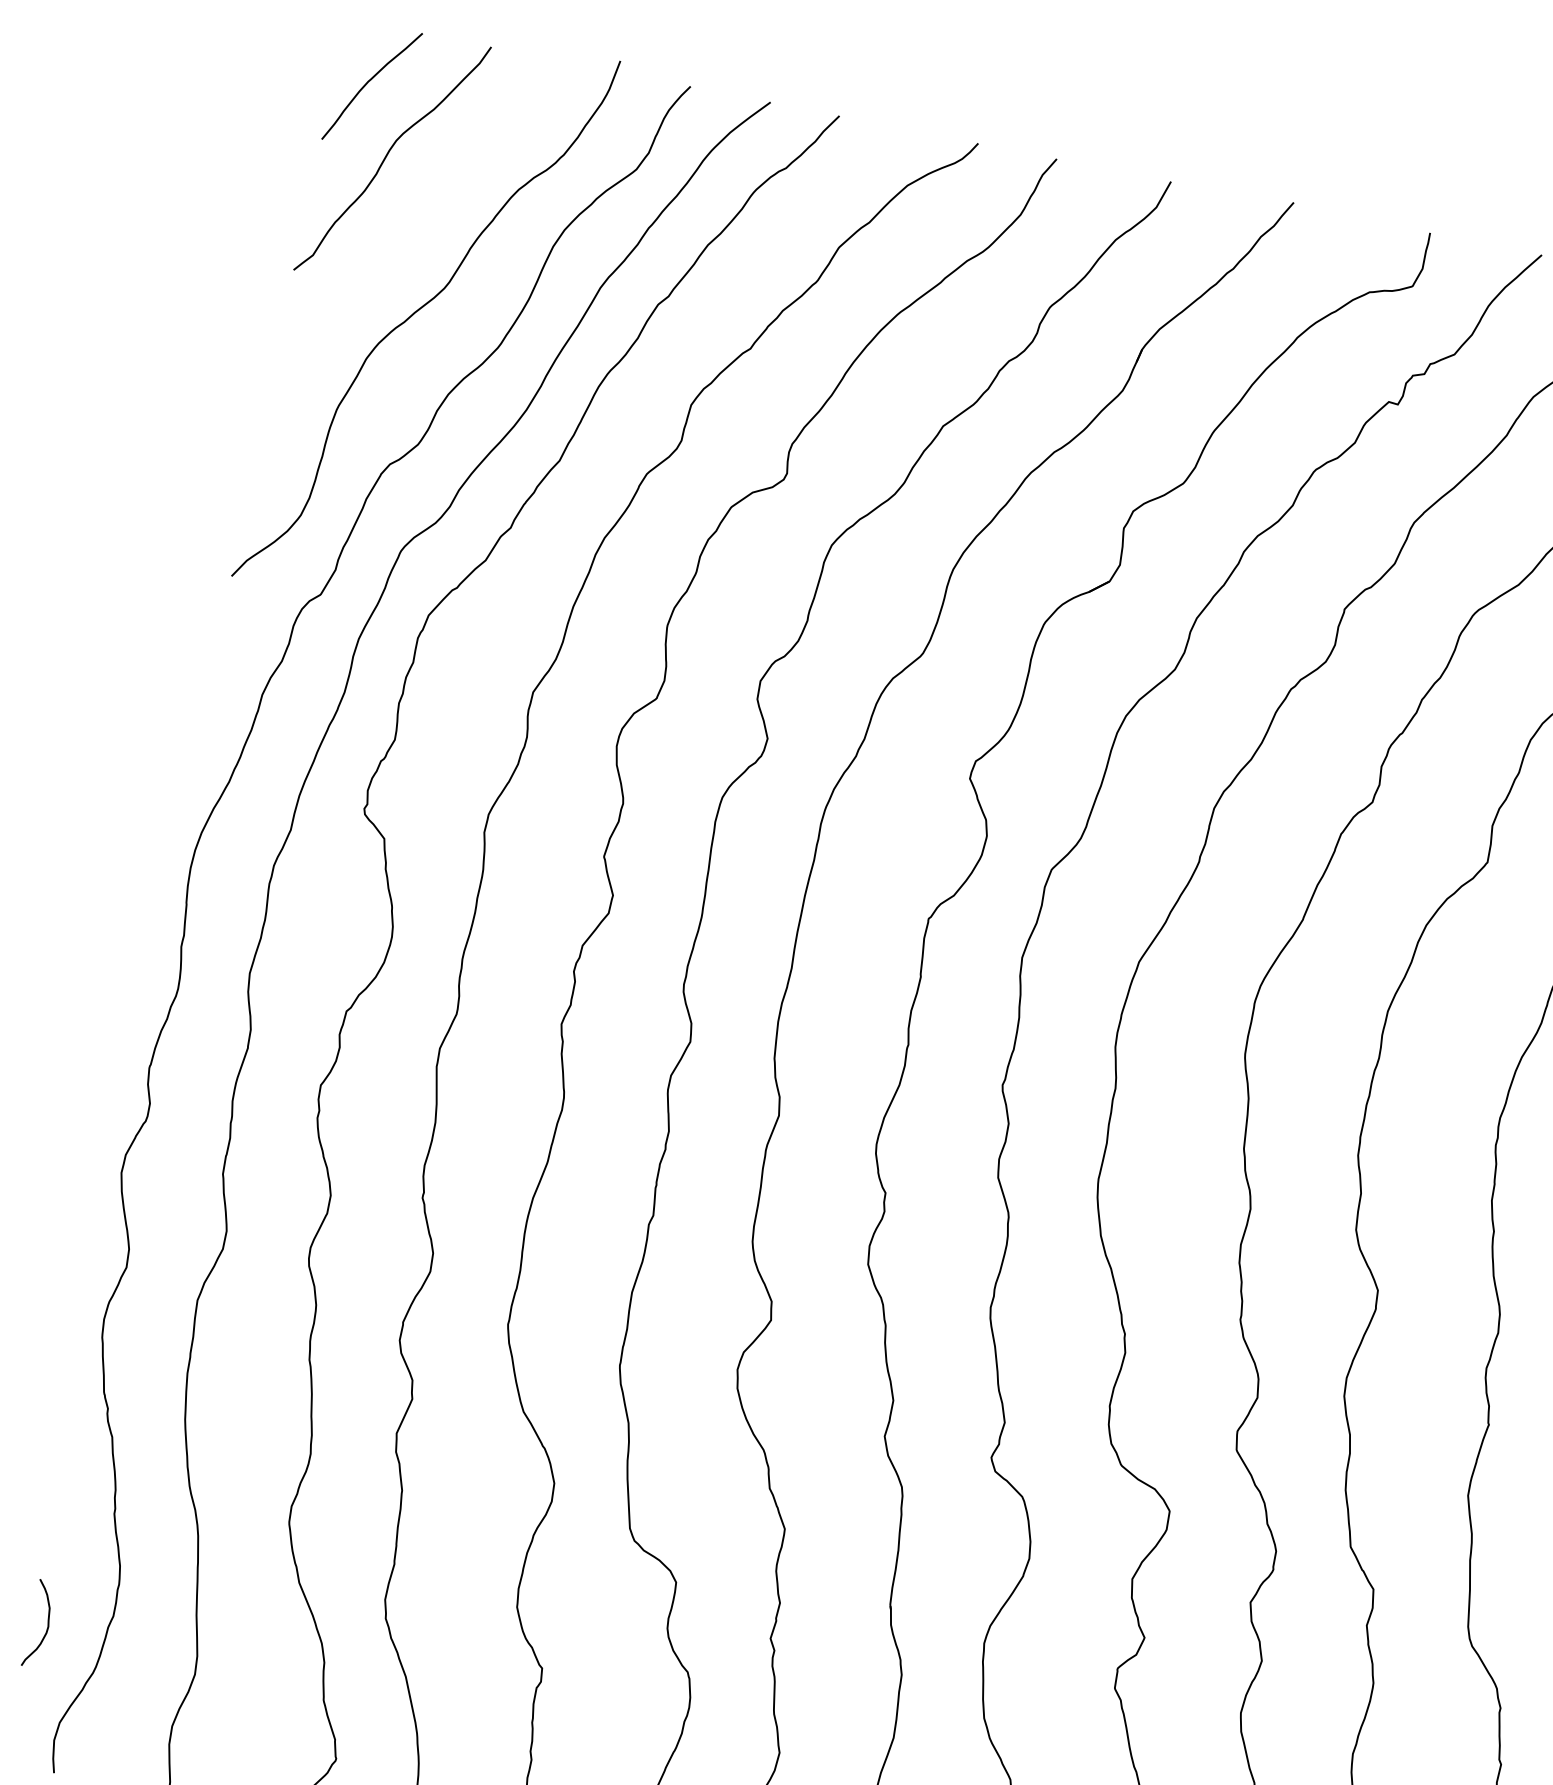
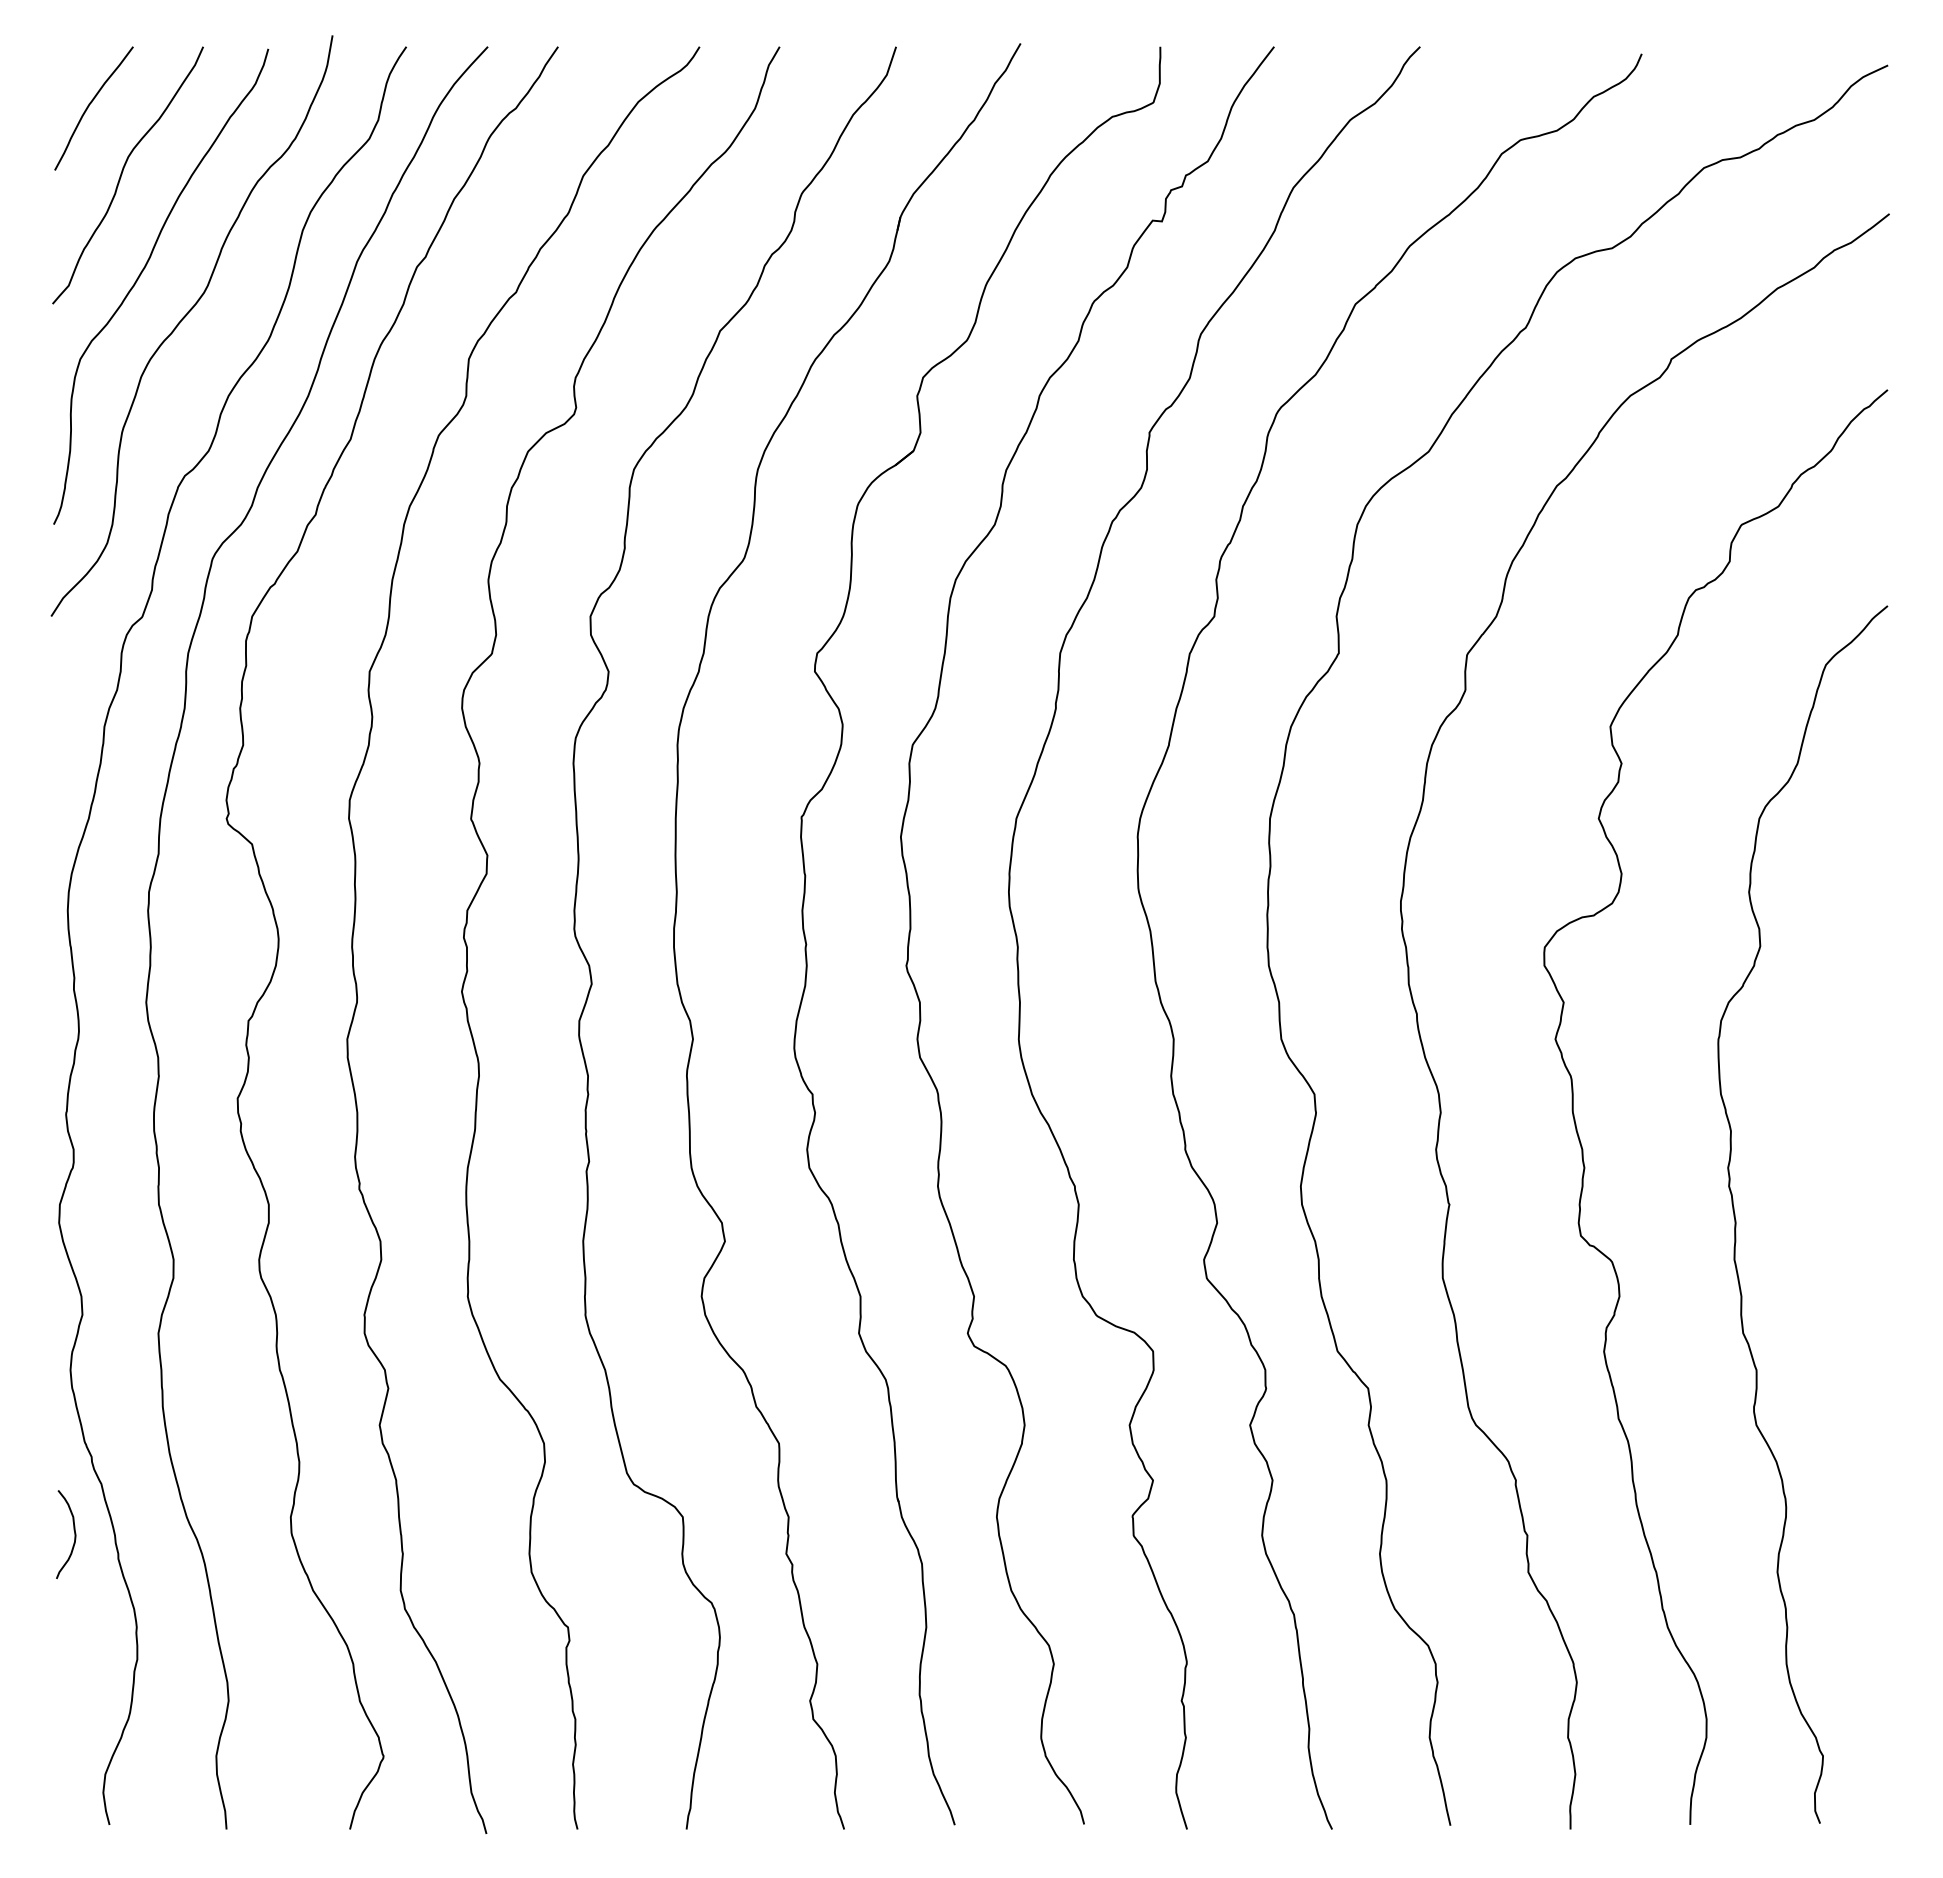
curve: (385, 260) -> (140, 276), added
curve: (47, 1625) -> (74, 1534), moved

